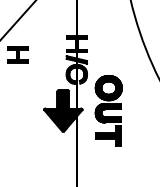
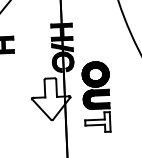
hatch: (63, 110) -> (51, 98), removed
hatch: (108, 135) -> (97, 121), removed

